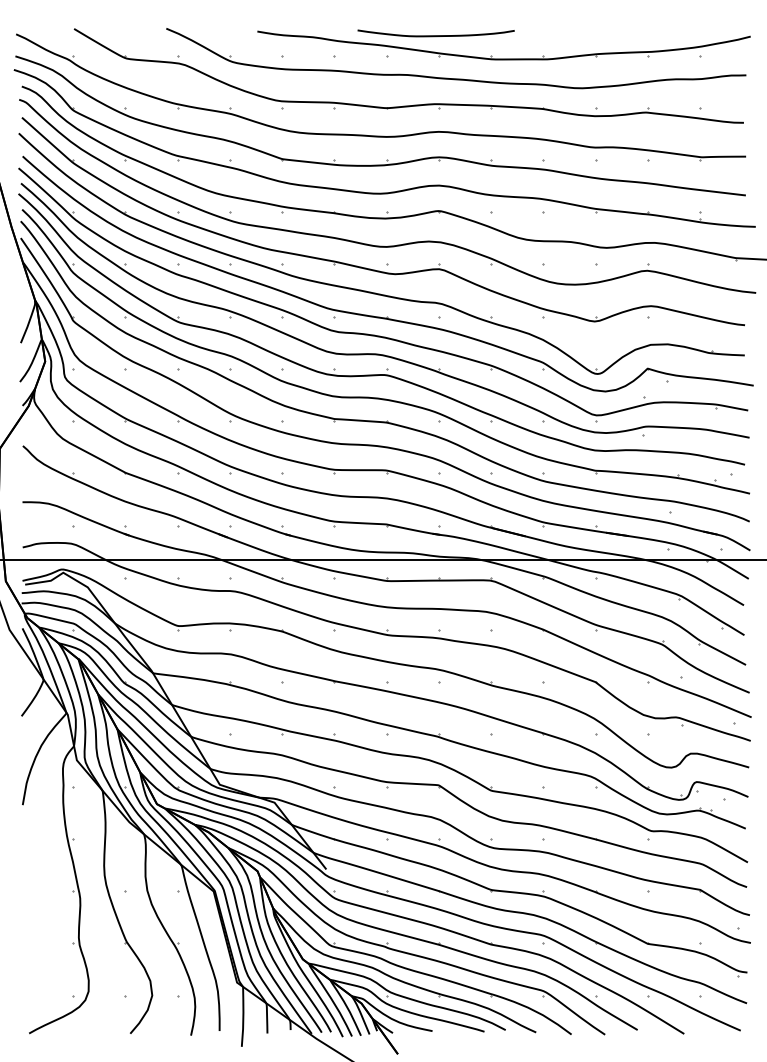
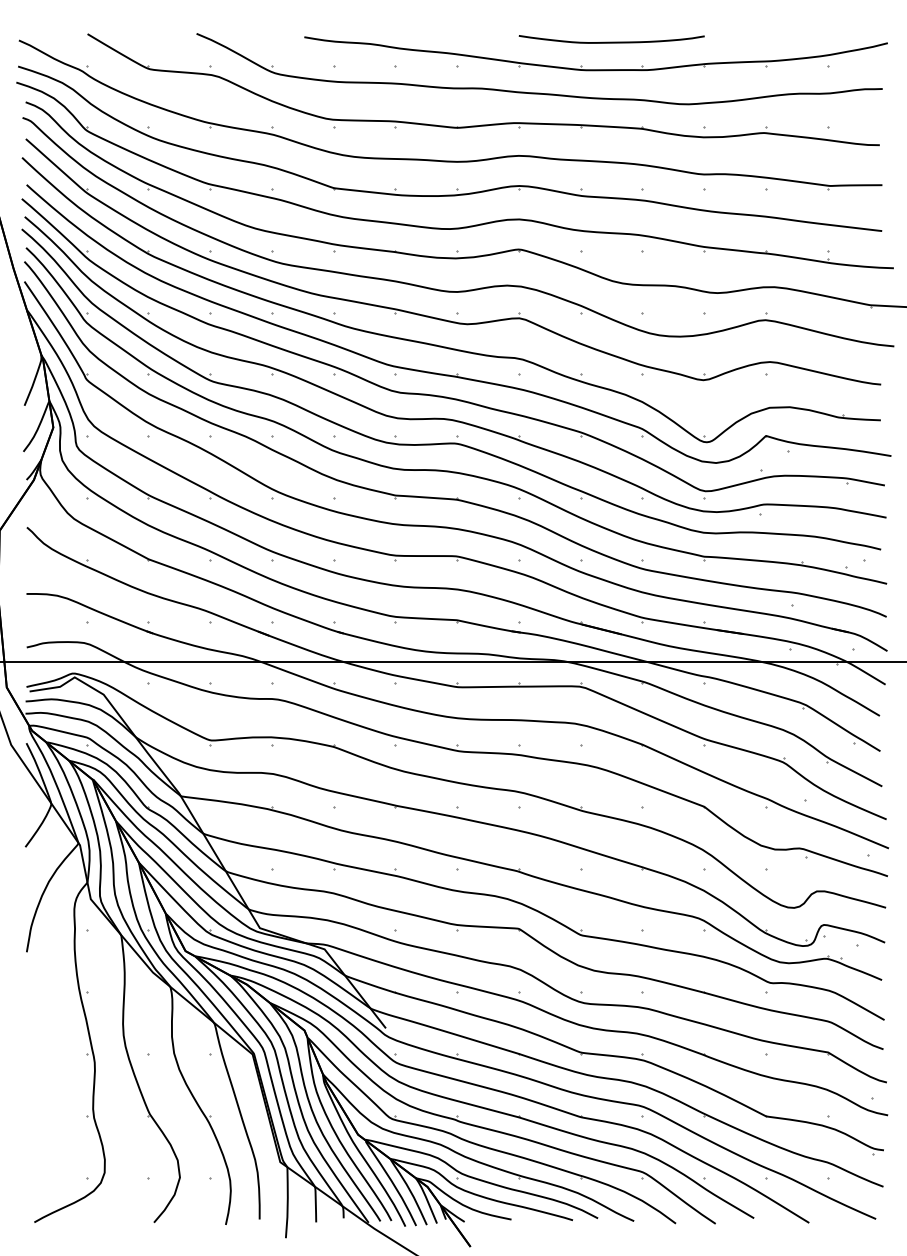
curve: (435, 35) -> (611, 41), moved

